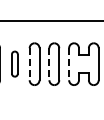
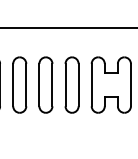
part: (14, 63) -> (19, 84), size x1.67
line: (29, 64) -> (39, 85), dashed -> solid
line: (49, 64) -> (65, 85), dashed -> solid
line: (69, 64) -> (92, 85), dashed -> solid

